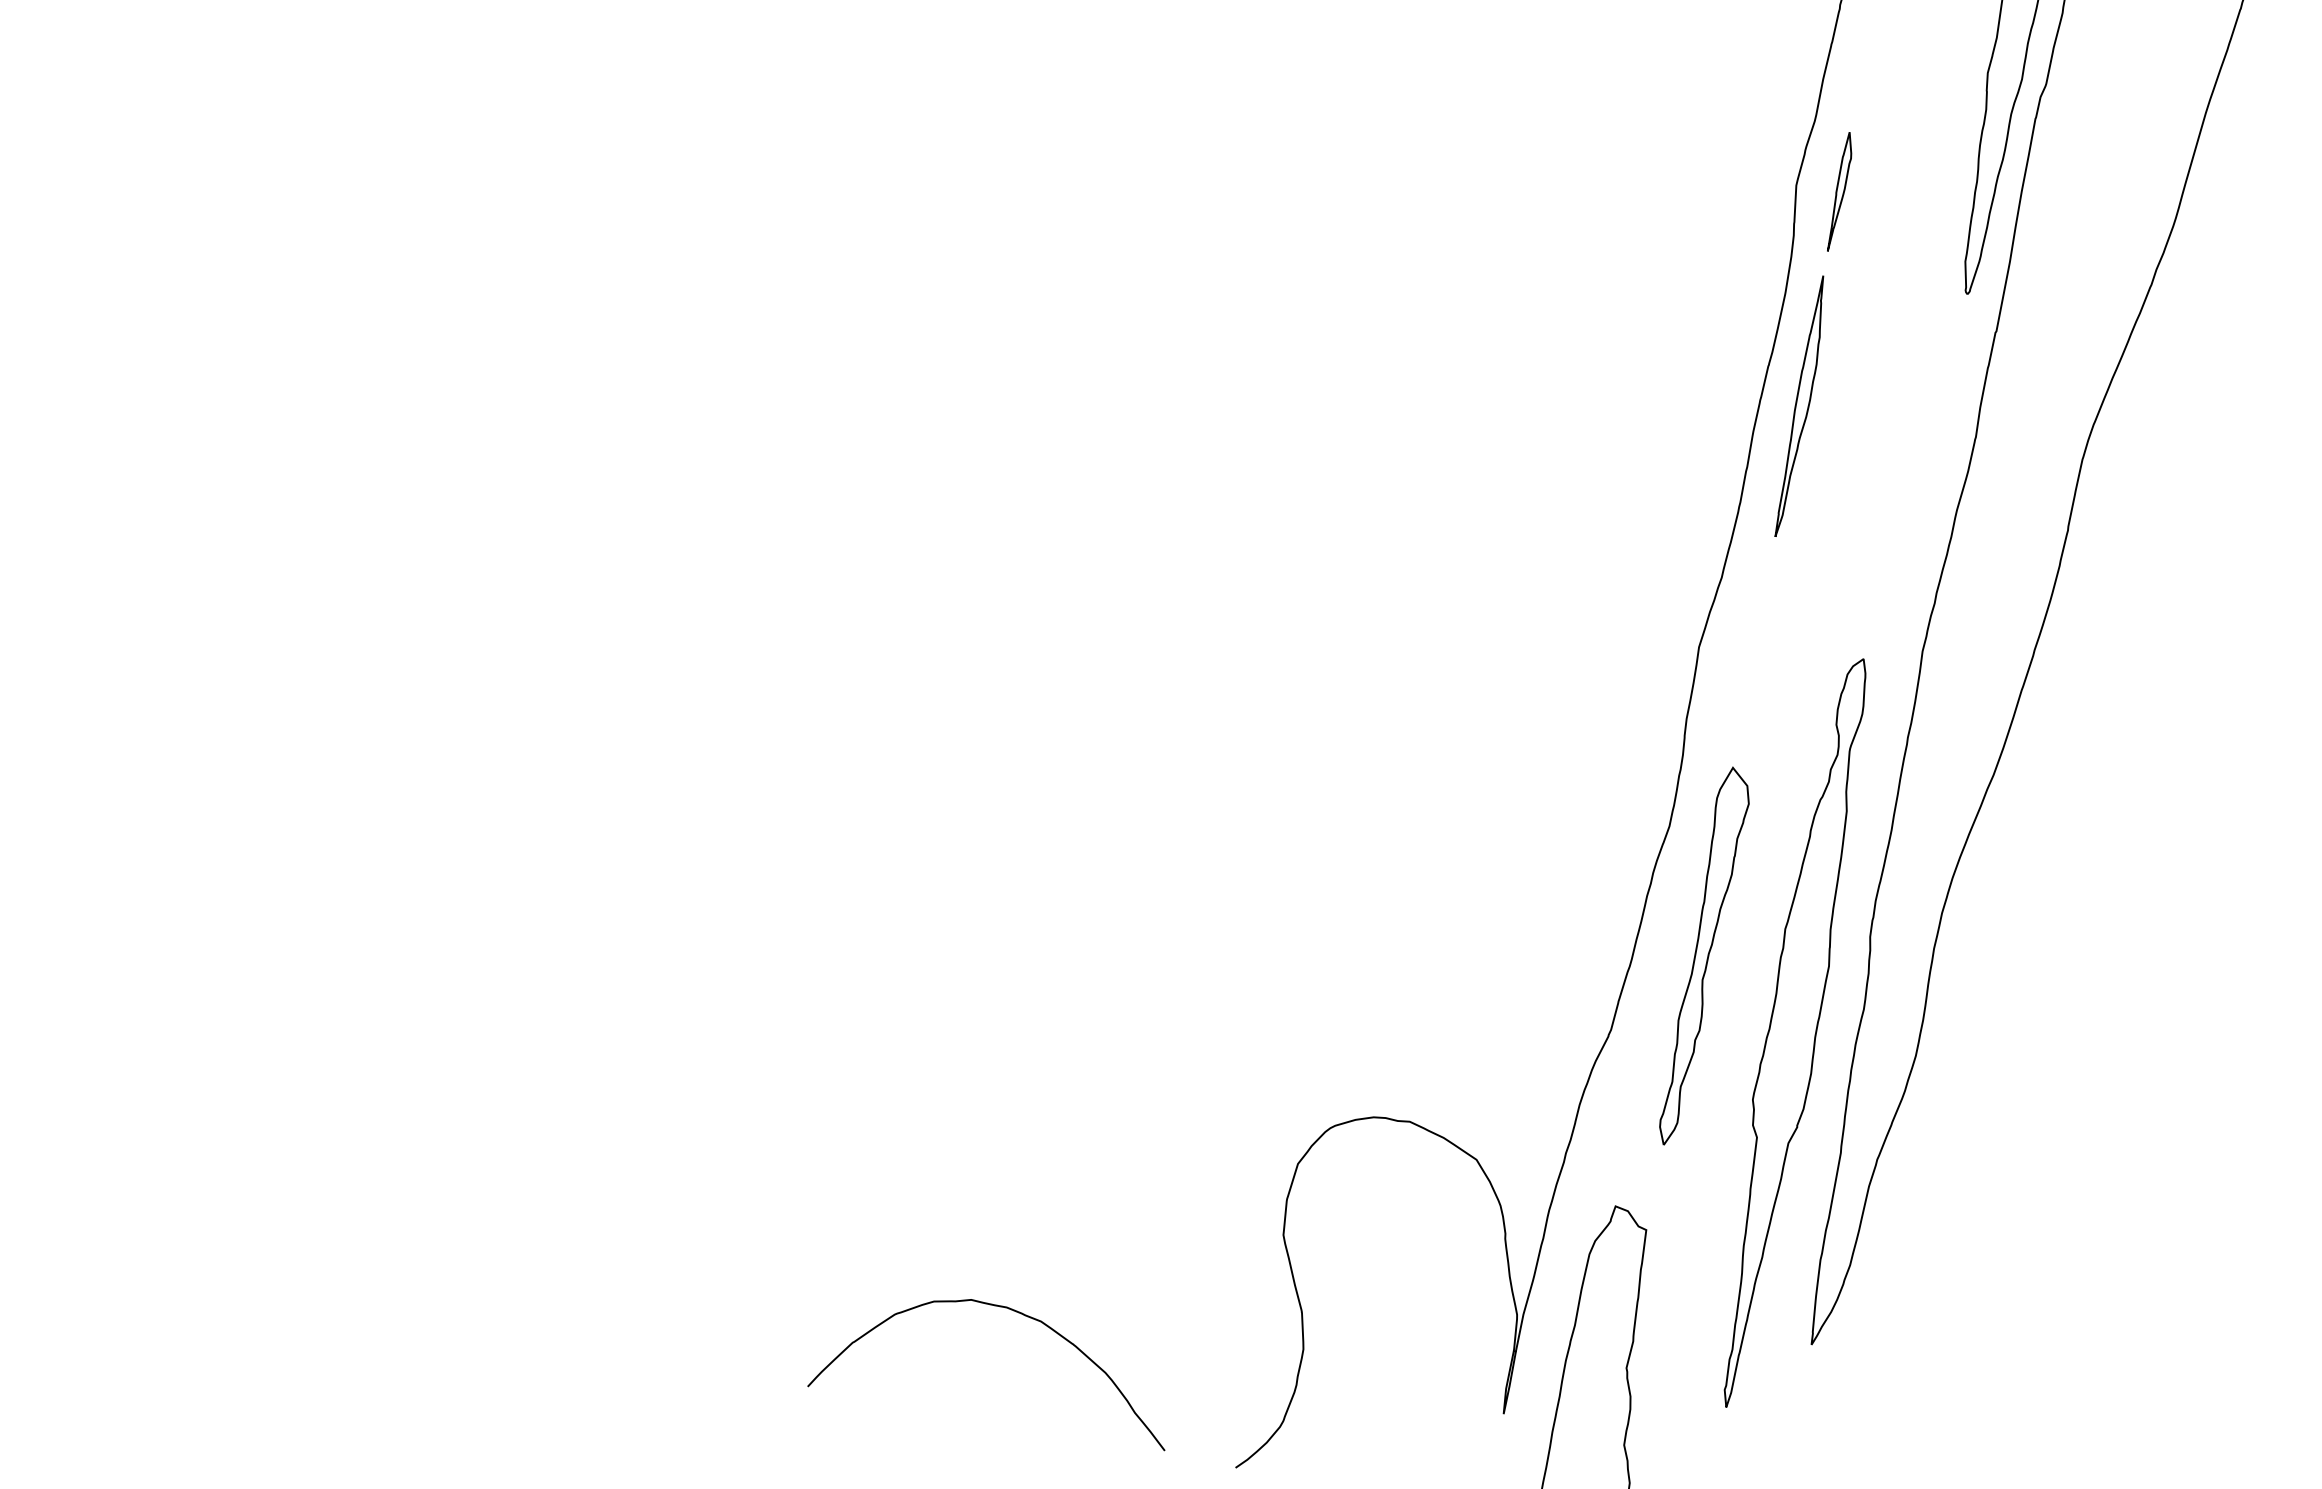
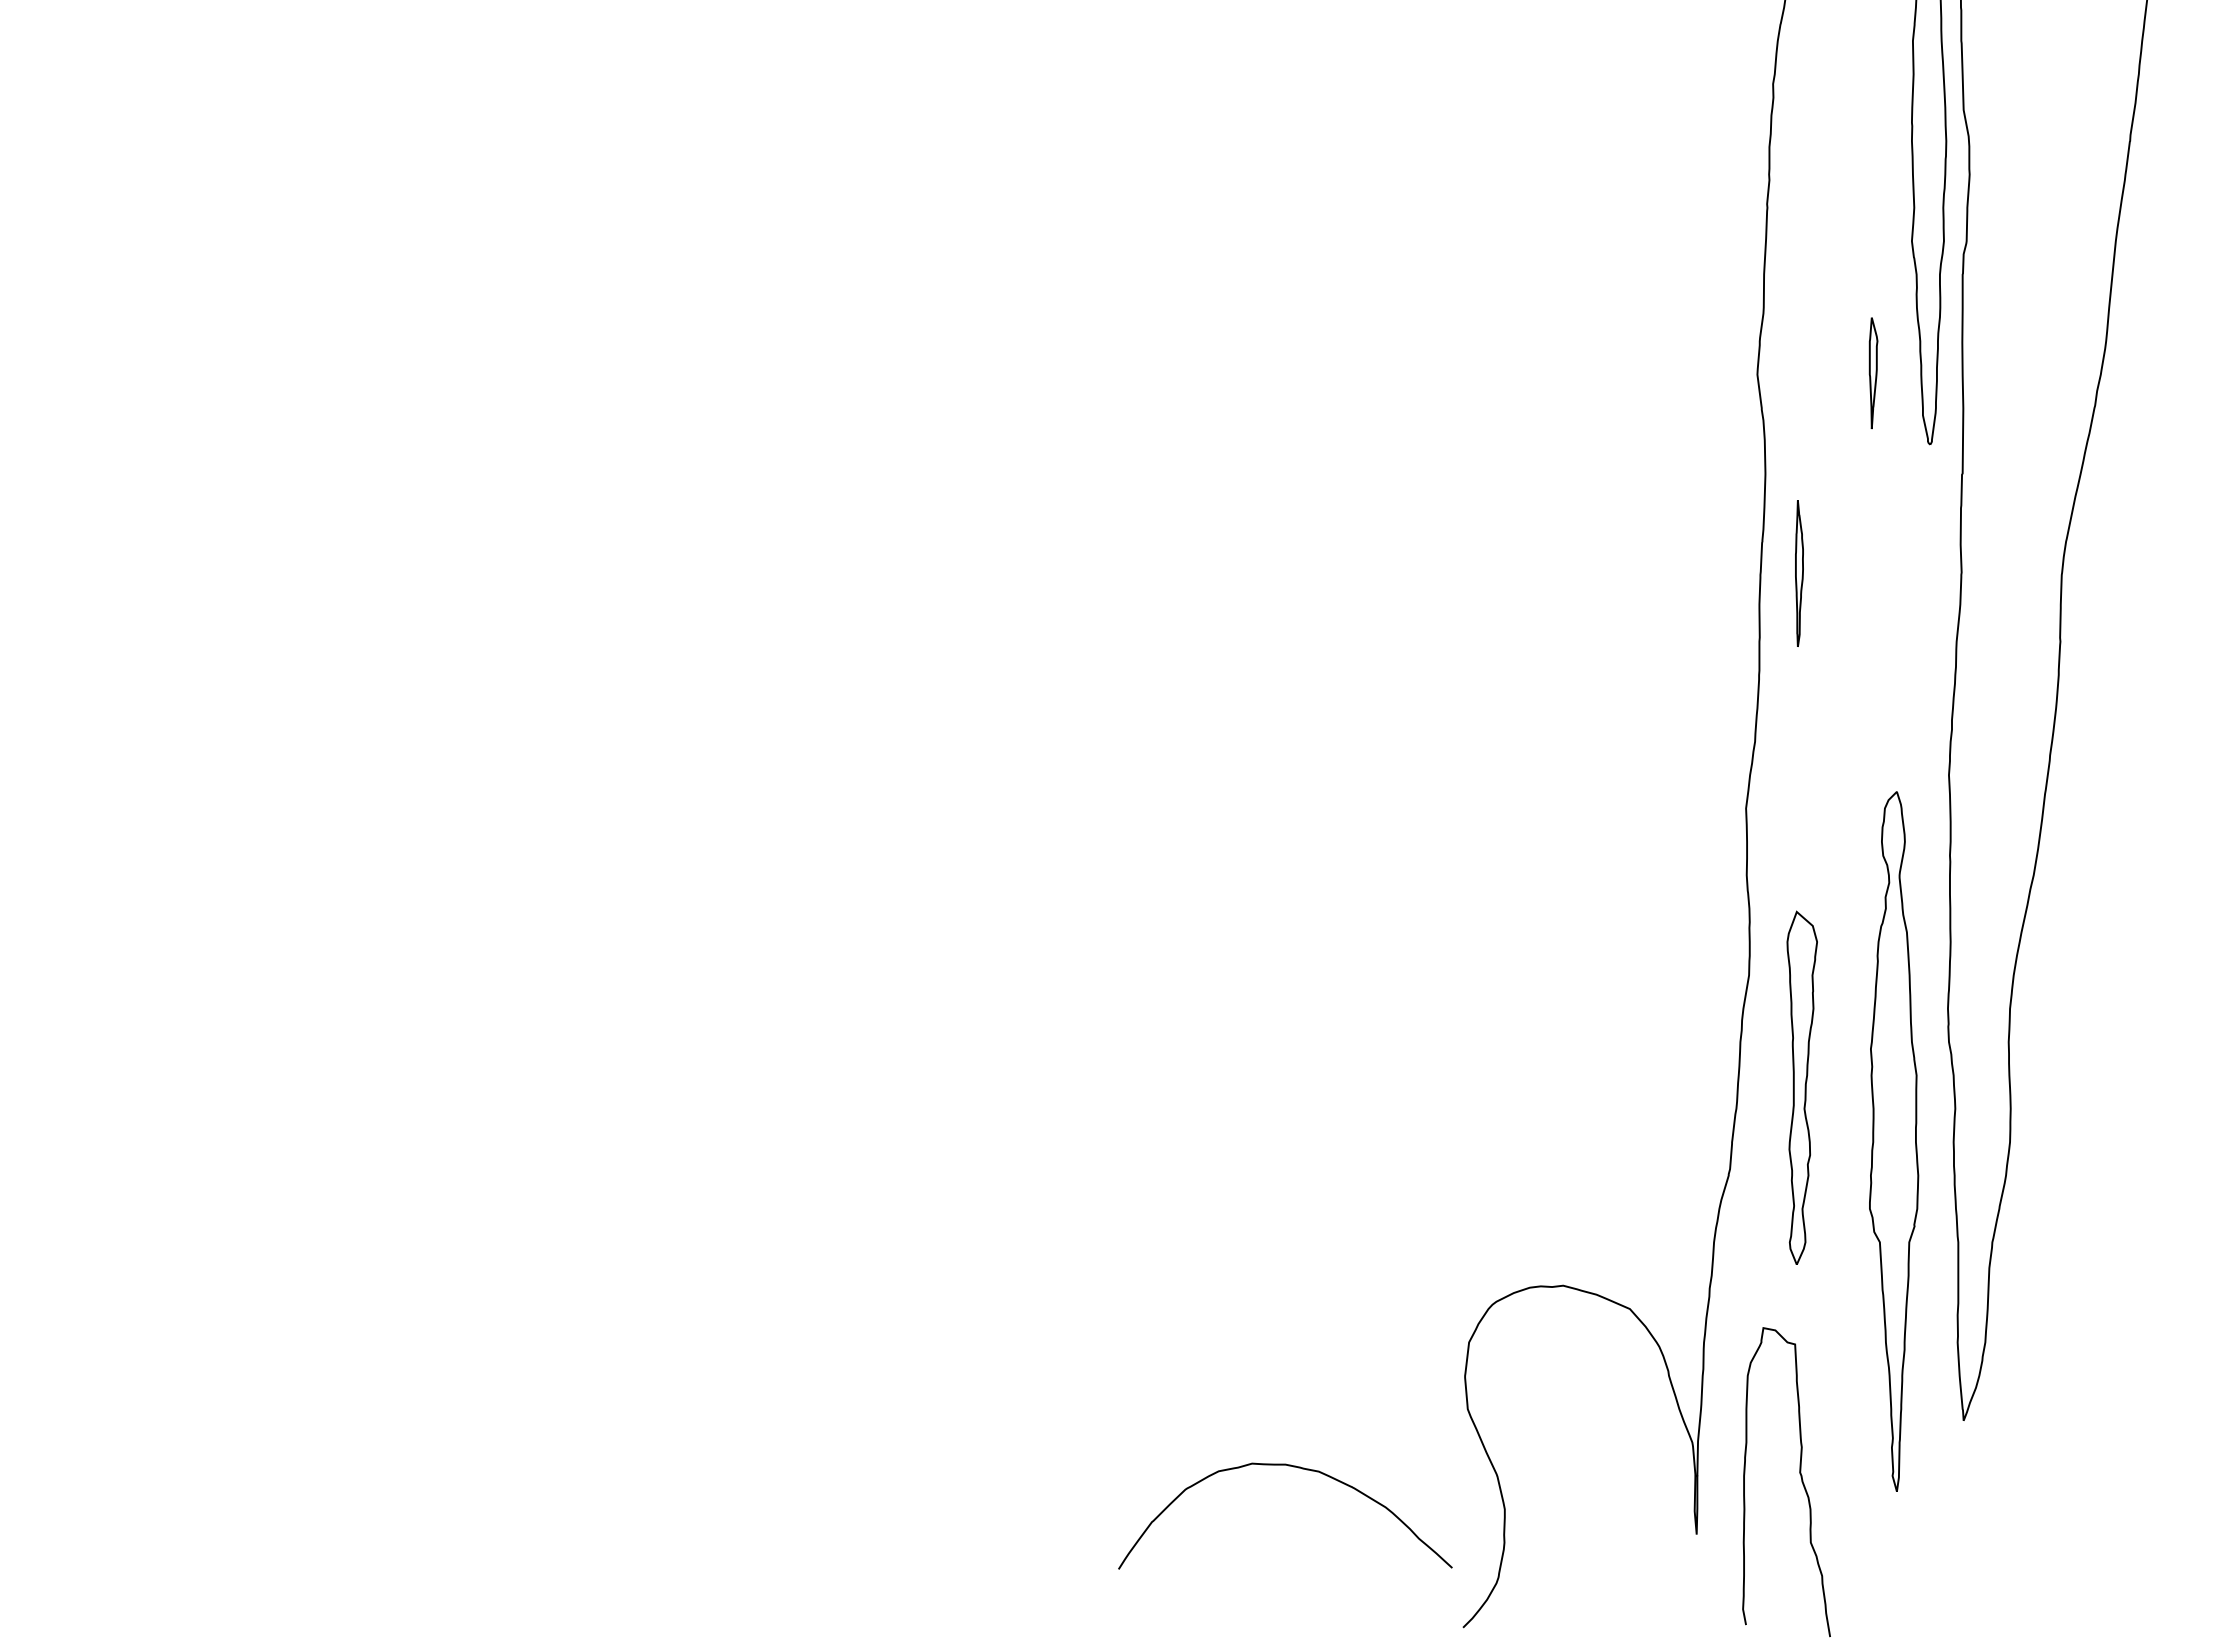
part: (1840, 192) -> (1873, 373), moved
part: (1802, 406) -> (1799, 573), size x0.6
curve: (1014, 1312) -> (1293, 1467), moved

